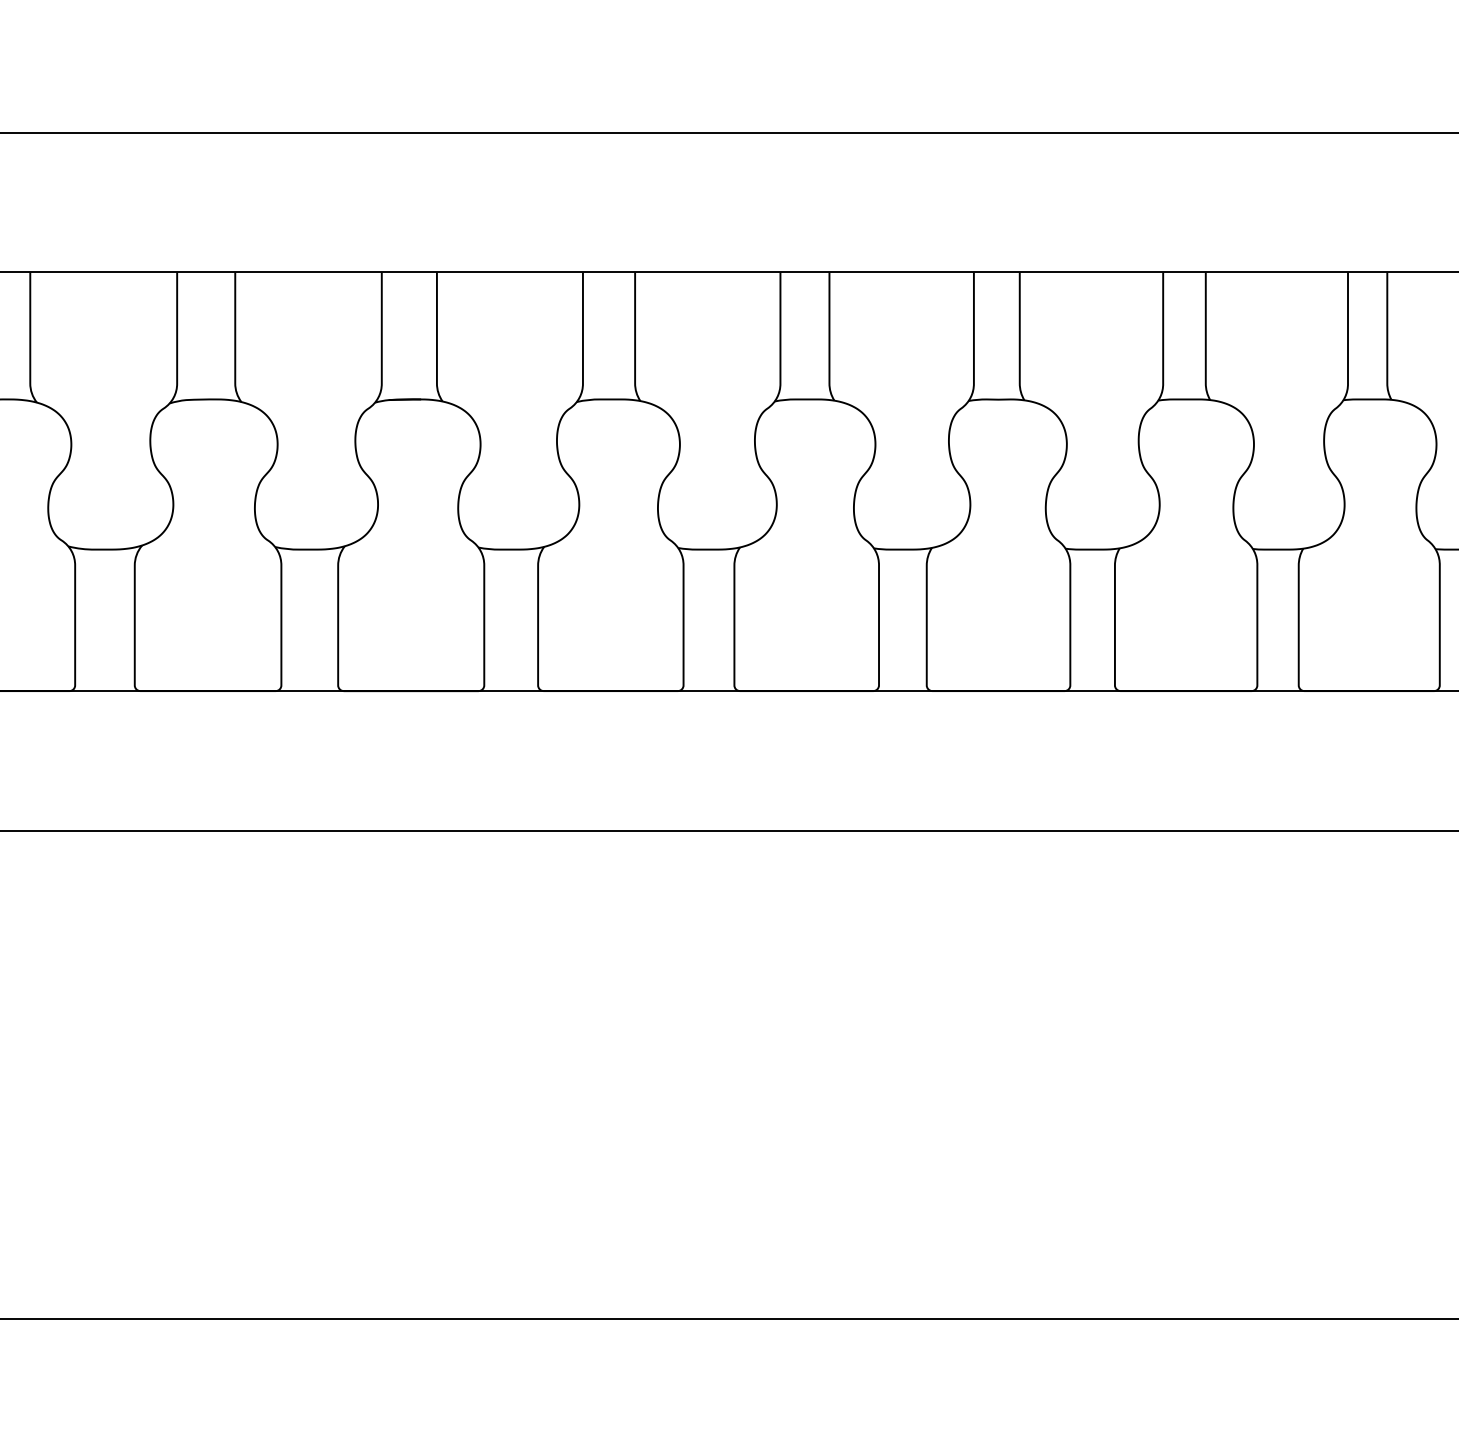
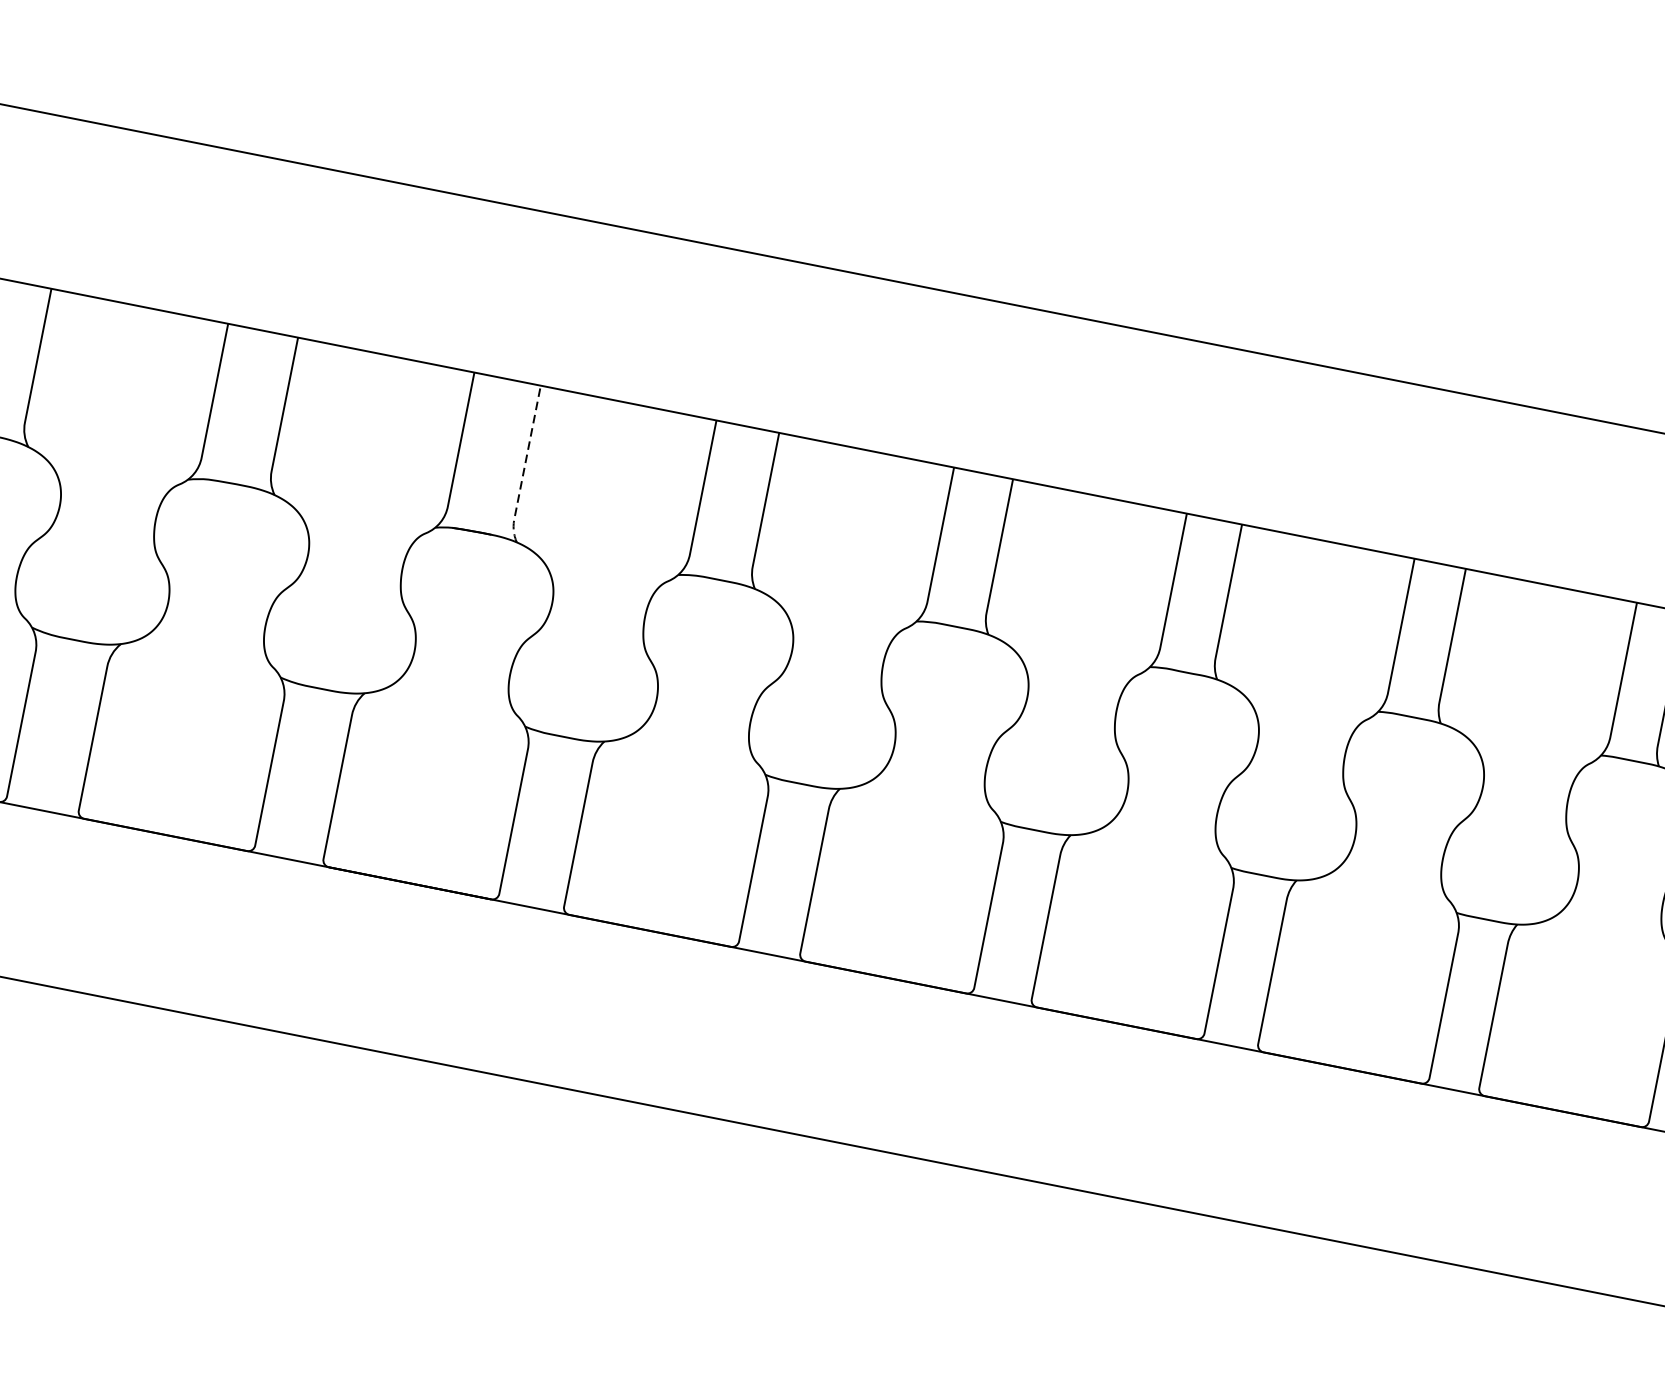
line: (436, 339) -> (524, 466), solid -> dashed

